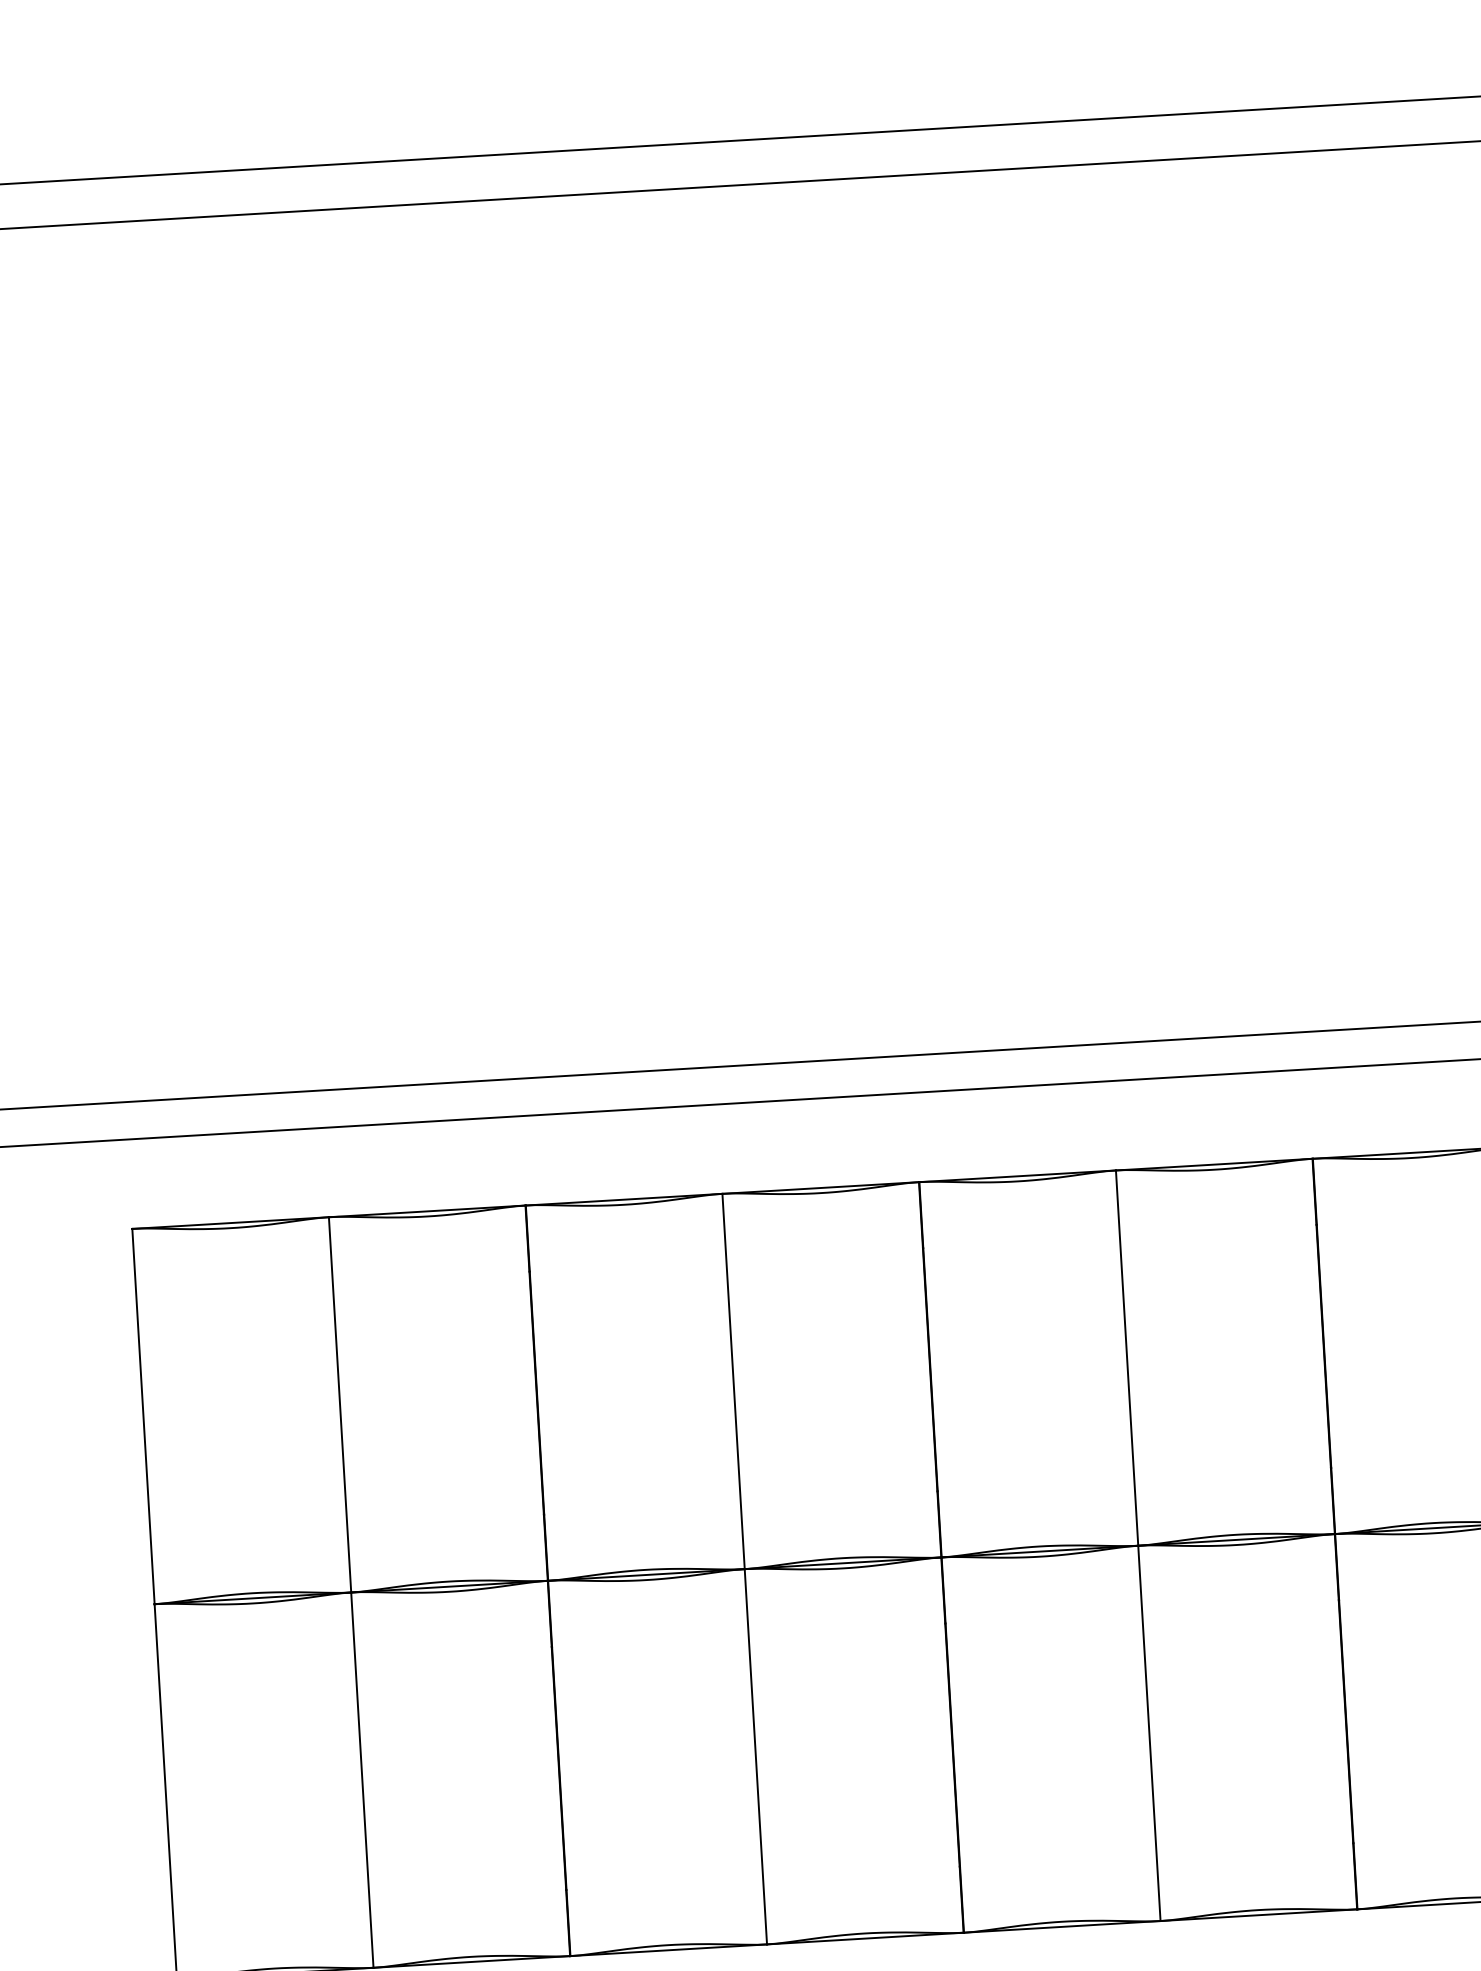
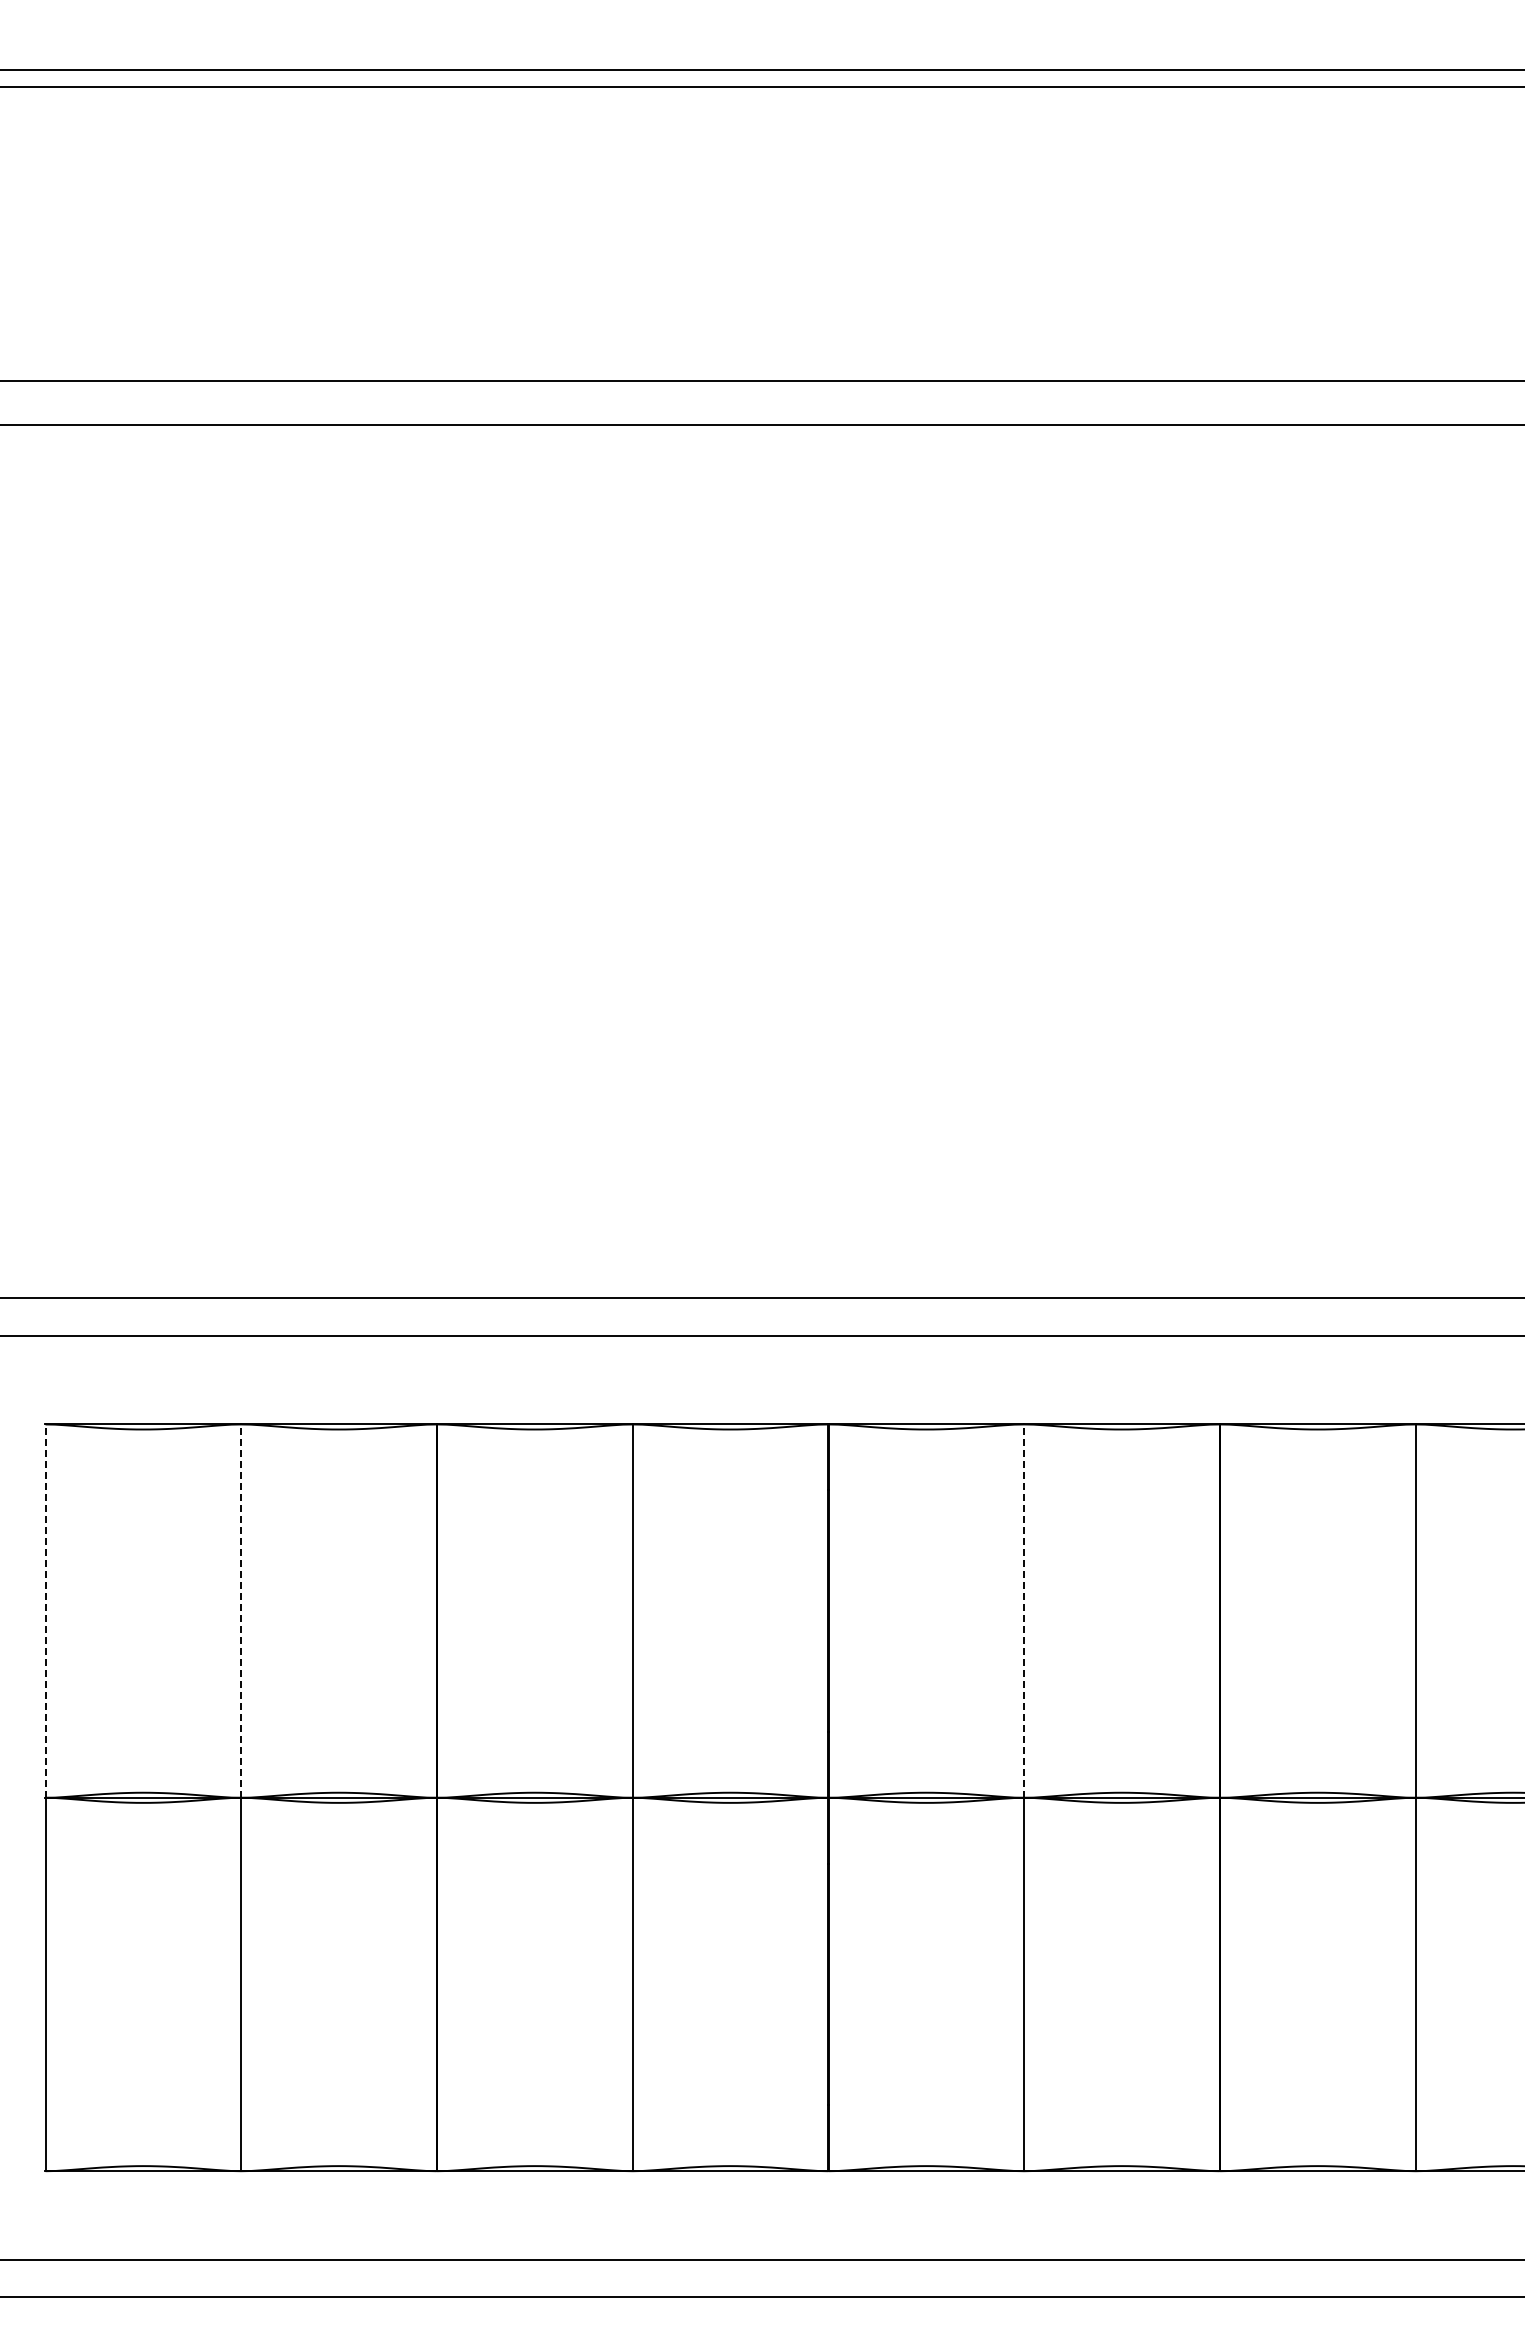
line: (1127, 1358) -> (1024, 1611), solid -> dashed
line: (340, 1405) -> (241, 1611), solid -> dashed
line: (143, 1416) -> (45, 1611), solid -> dashed

